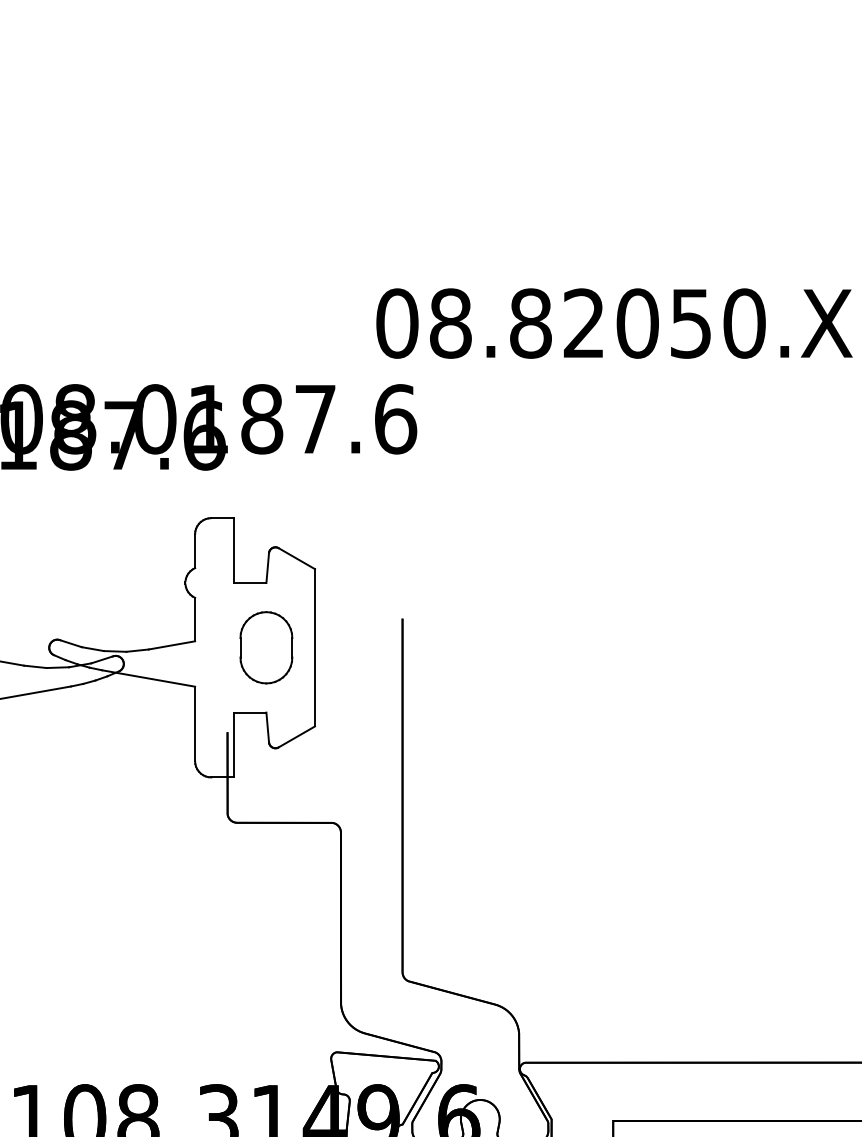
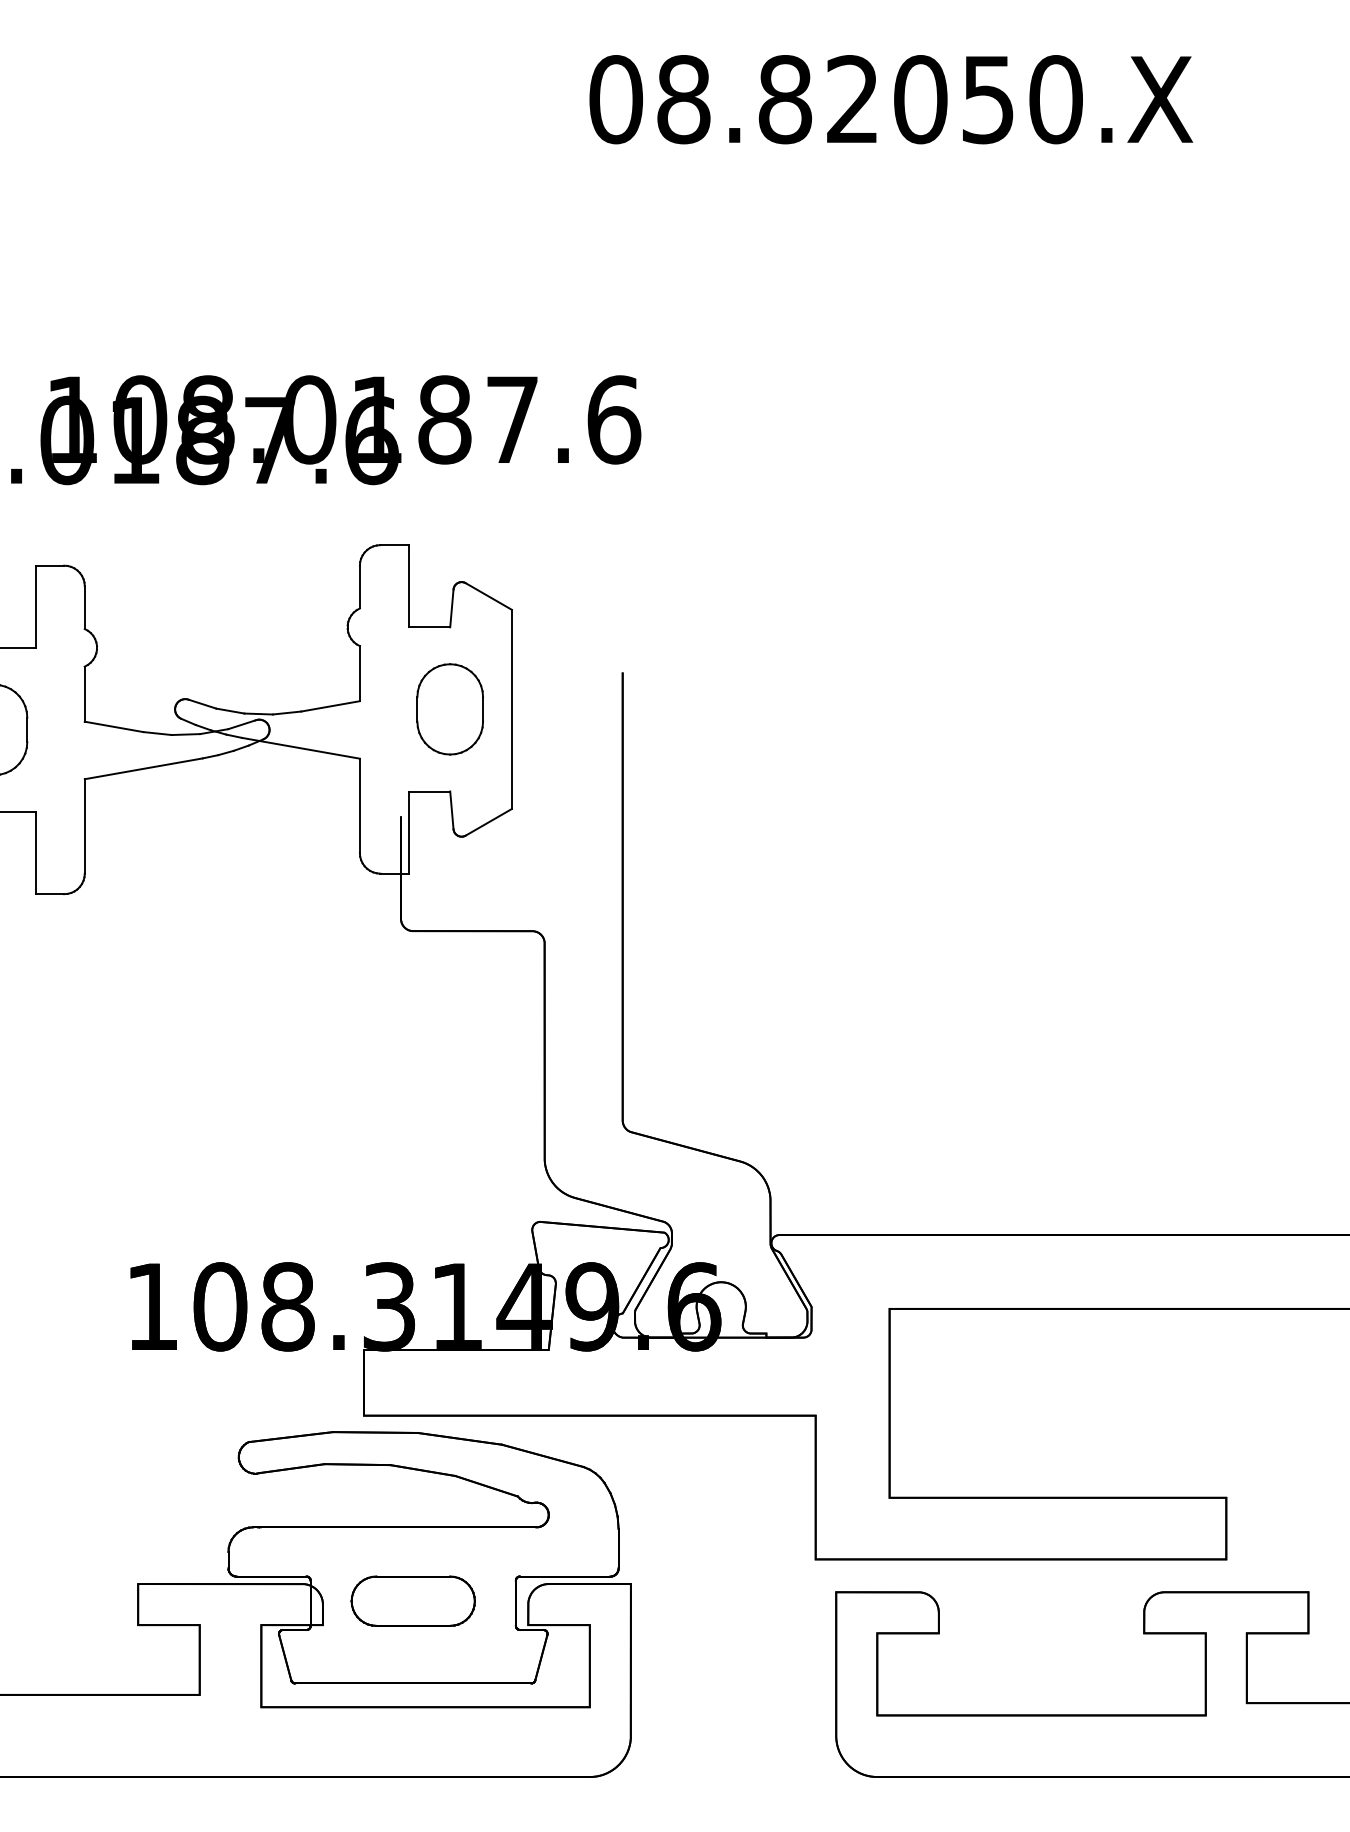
text: (614, 323) -> (891, 99), moved

